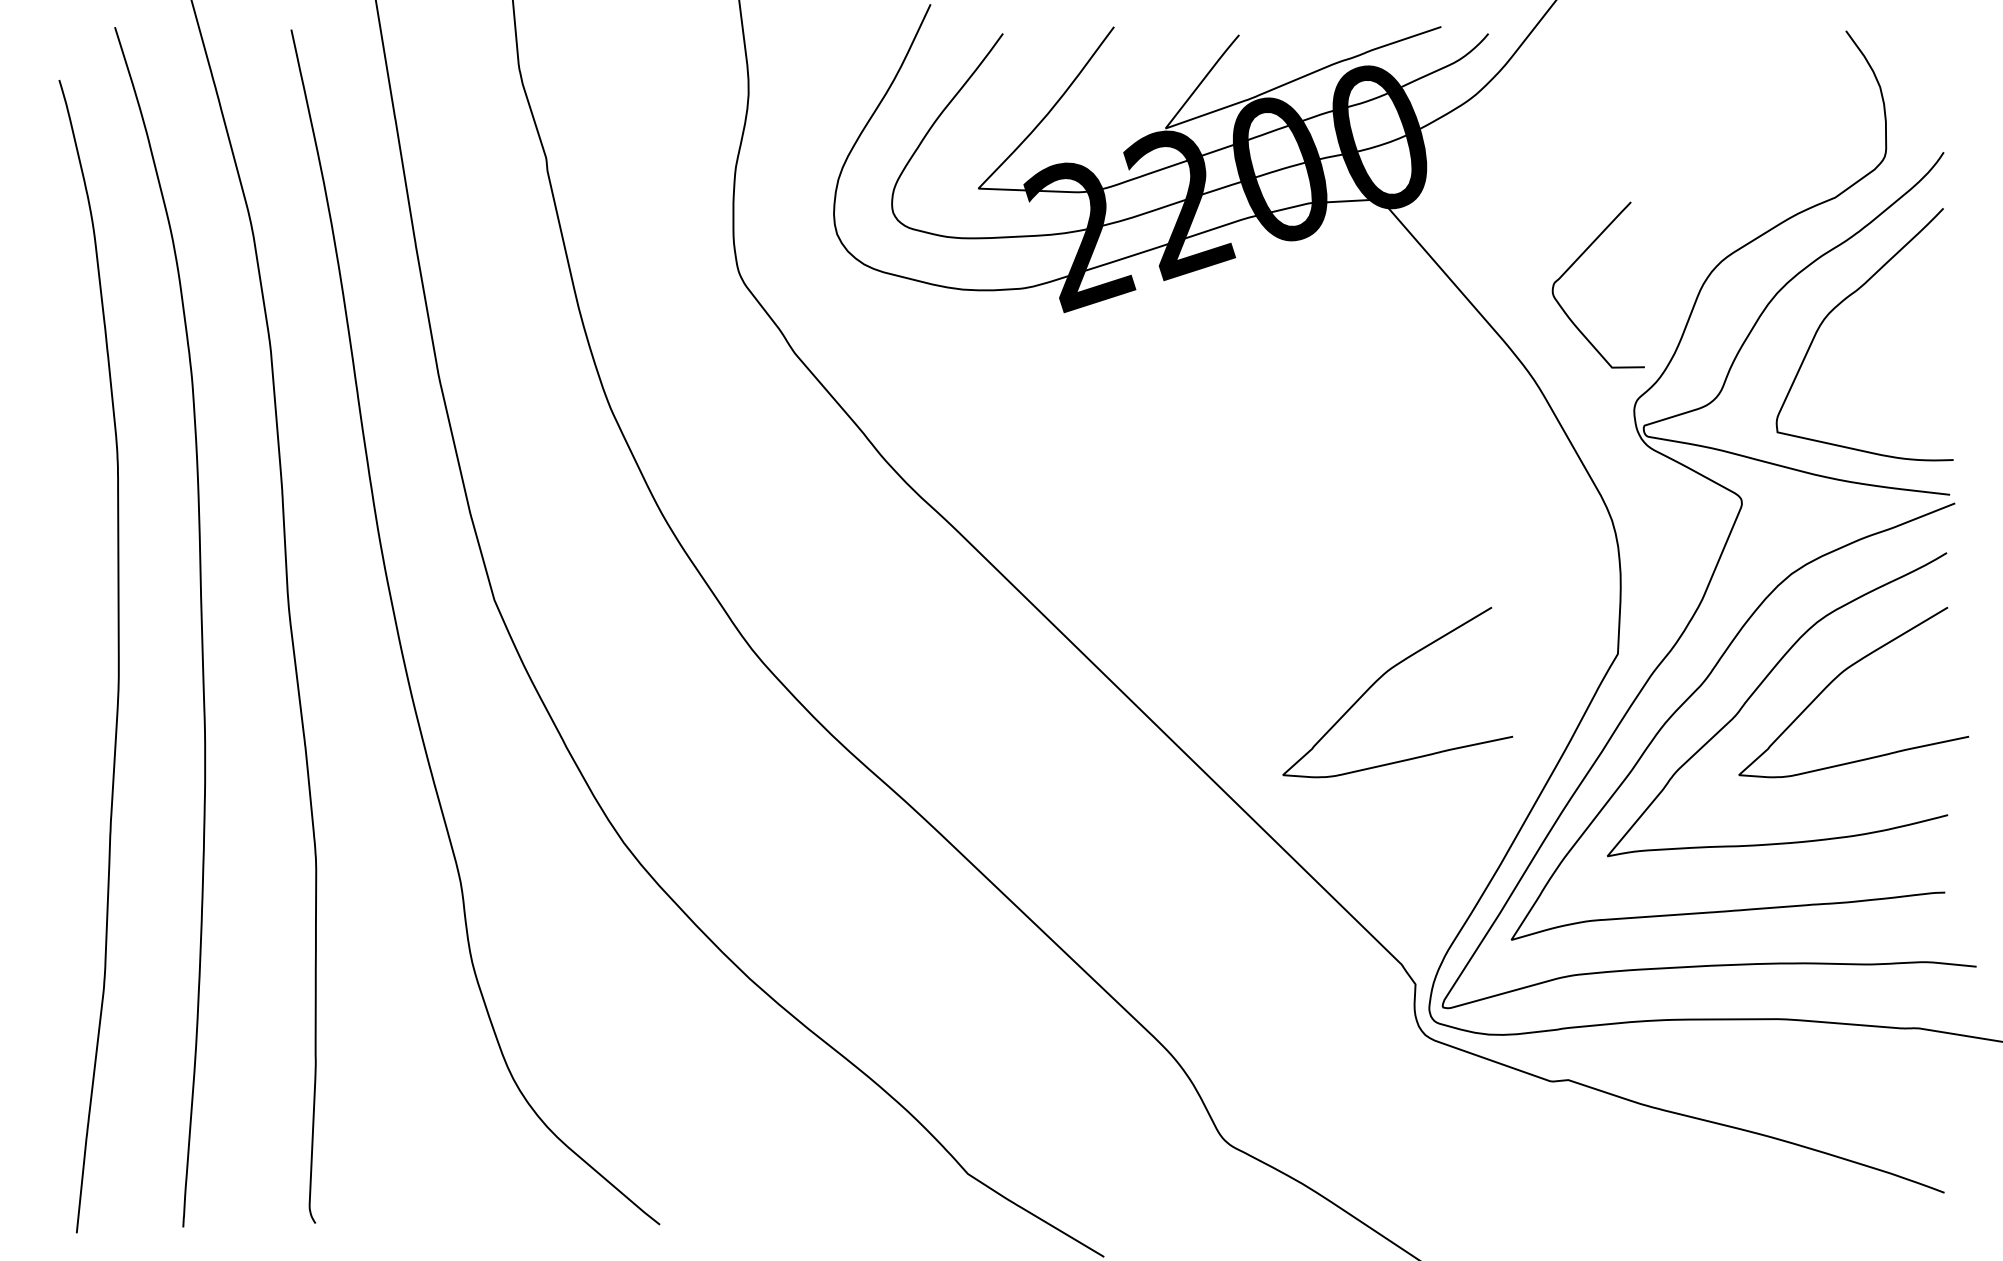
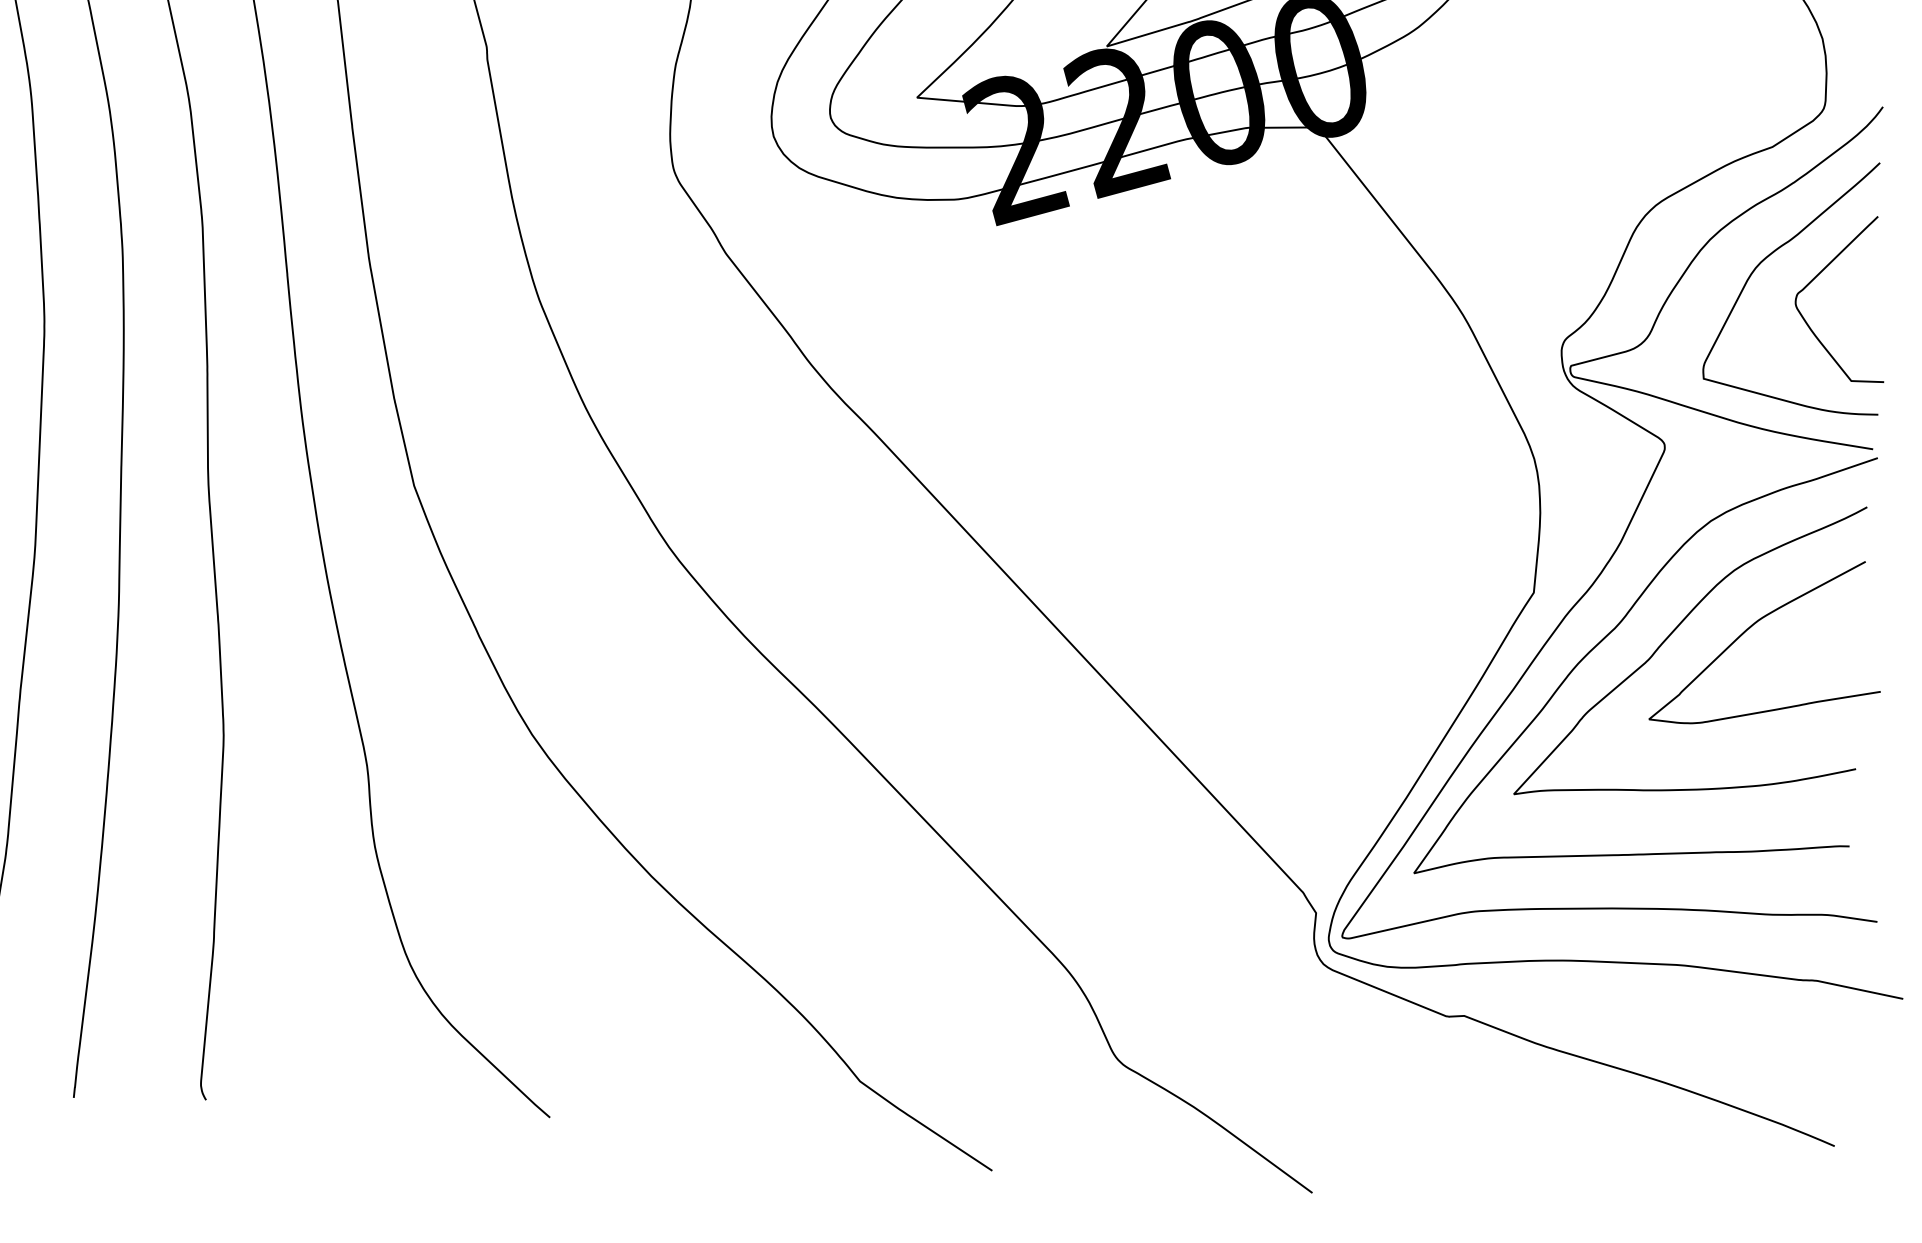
curve: (1572, 266) -> (1816, 278), moved
curve: (1383, 676) -> (1298, 604), removed

